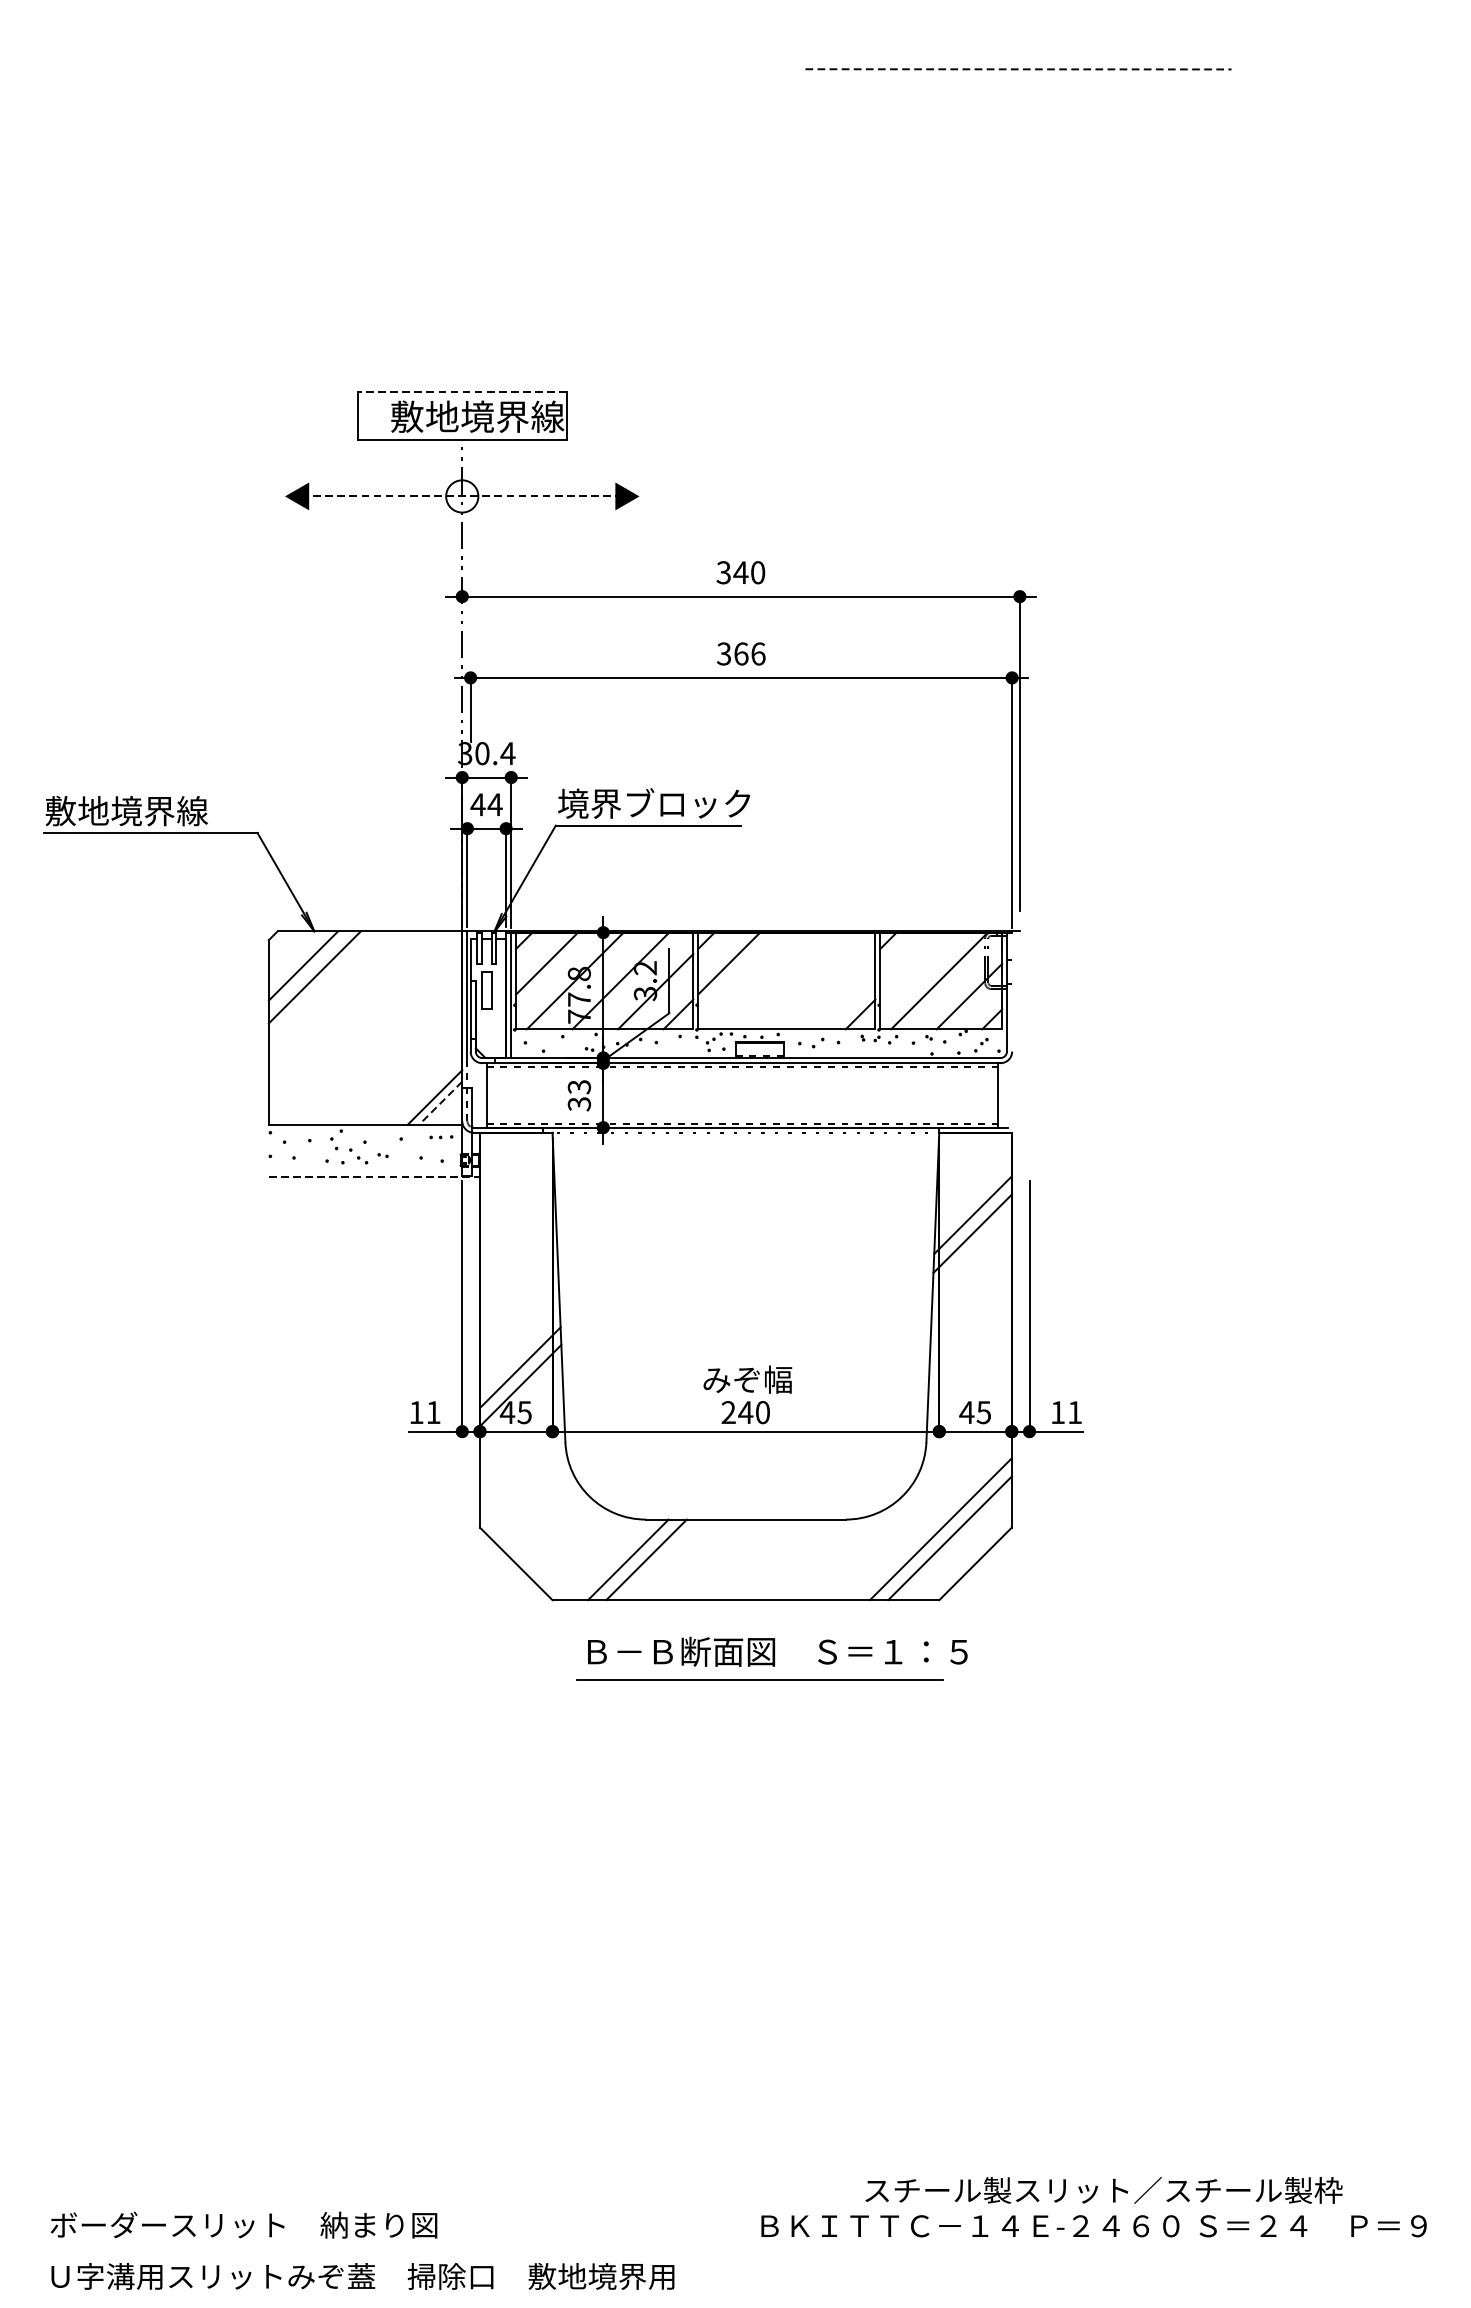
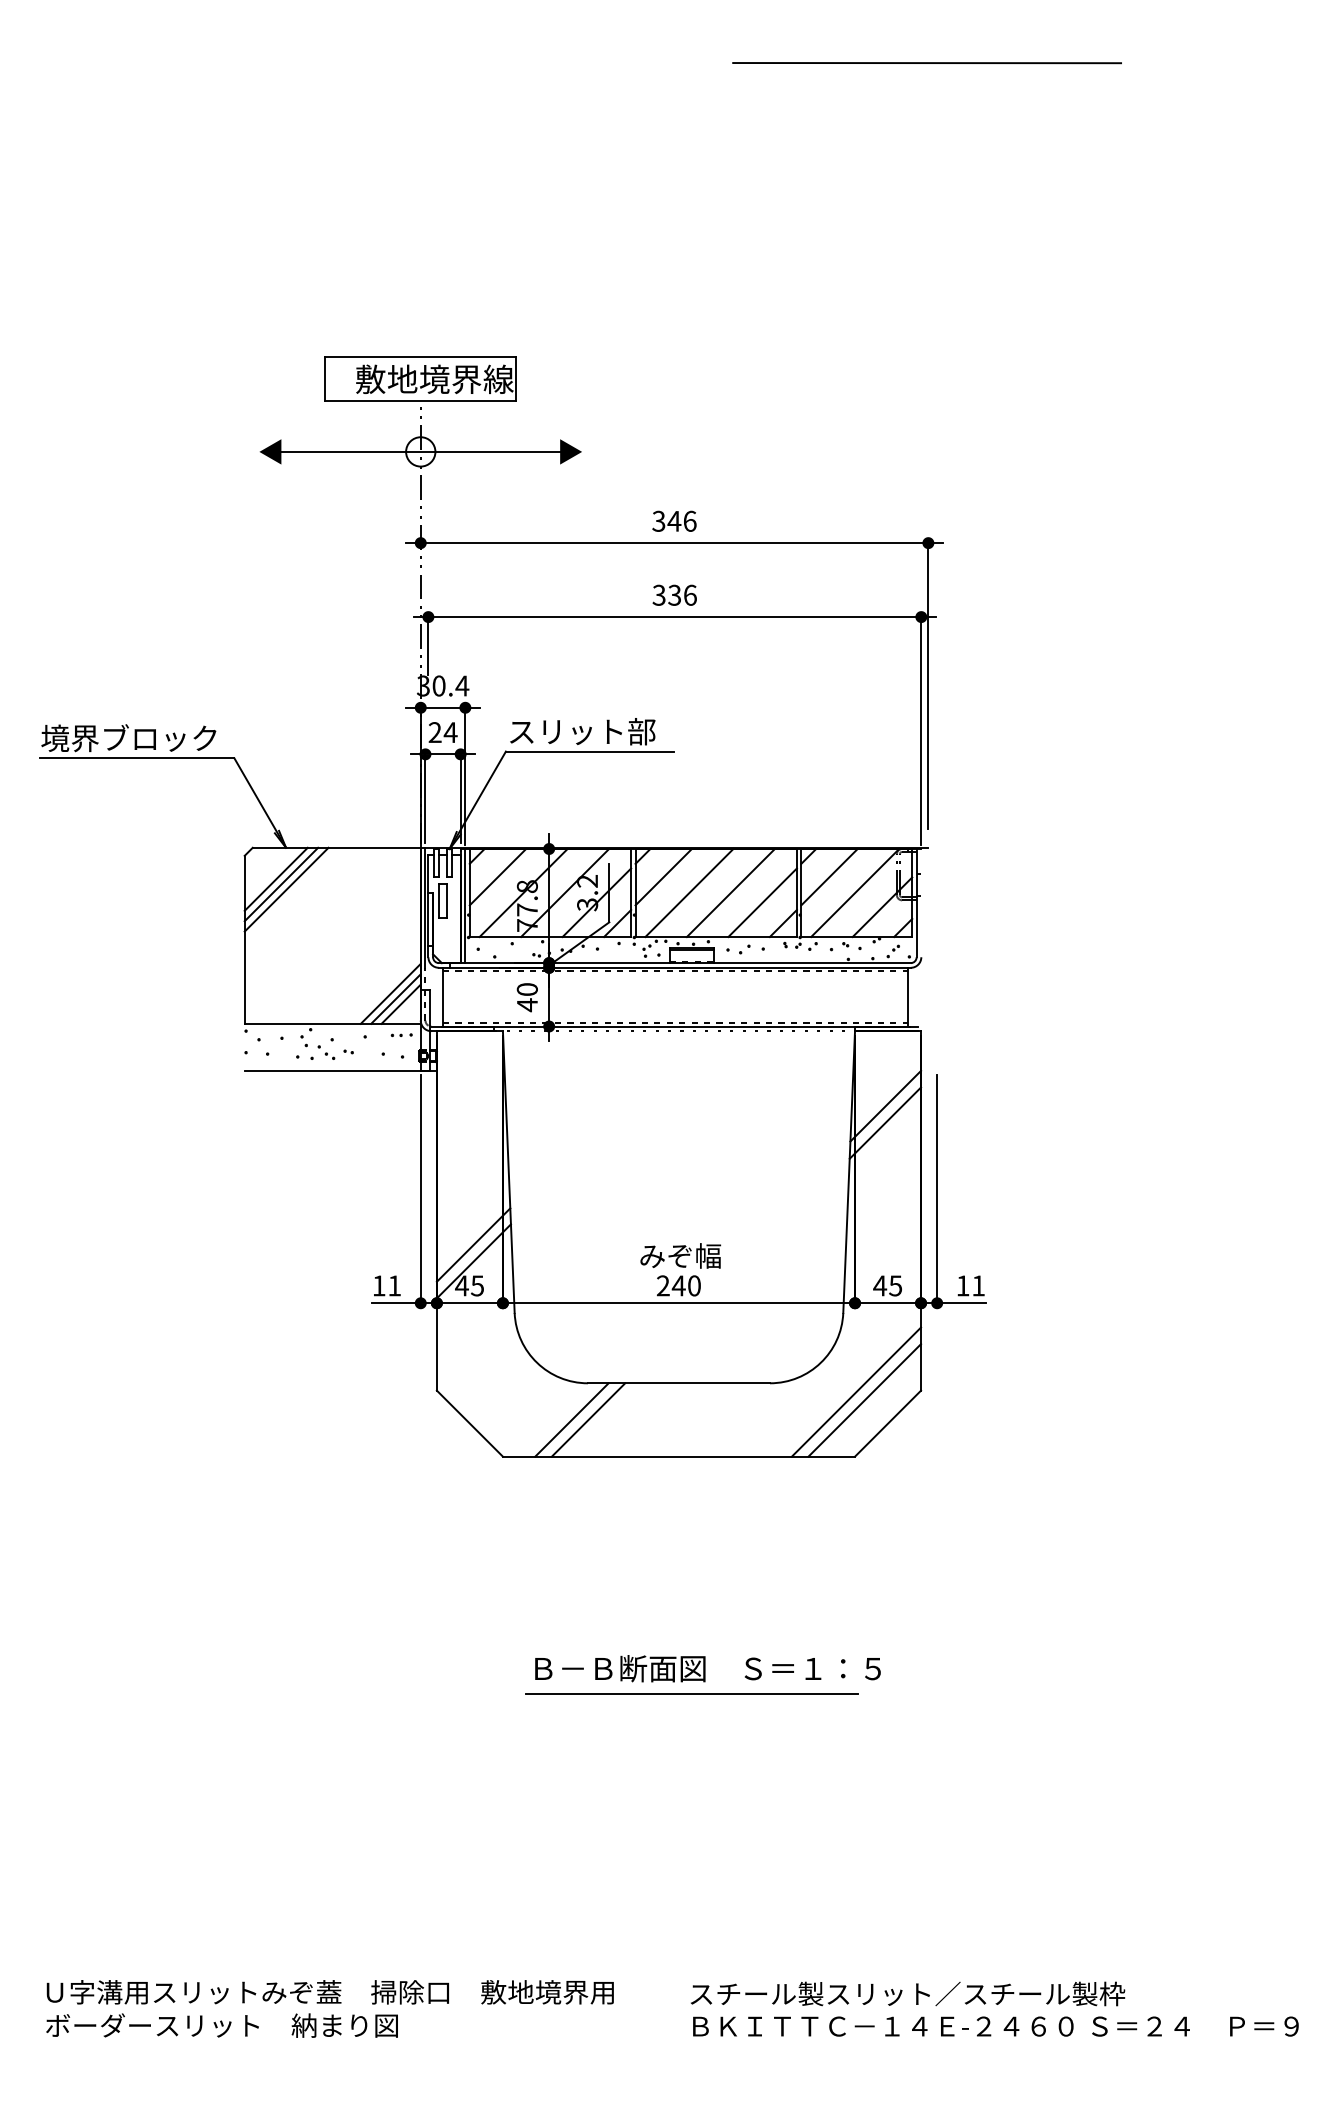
line: (1018, 69) -> (927, 63), dashed -> solid
line: (461, 391) -> (420, 356), dashed -> solid
line: (461, 495) -> (420, 451), dashed -> solid
text: (757, 571) -> (689, 520), 340 -> 346
text: (740, 653) -> (674, 594), 366 -> 336
text: (654, 803) -> (595, 731), 境界ブロック -> スリット部
text: (478, 804) -> (435, 732), 44 -> 24
text: (141, 811) -> (128, 738), 敷地境界線 -> 境界ブロック
line: (911, 962) -> (829, 876), added
line: (309, 971) -> (281, 884), added
line: (757, 980) -> (689, 892), added
line: (802, 980) -> (730, 892), added
line: (837, 991) -> (762, 902), added
line: (429, 1091) -> (390, 993), added
text: (578, 1095) -> (526, 997), 33 -> 40
line: (441, 1103) -> (401, 1004), dashed -> solid
line: (375, 1177) -> (341, 1071), dashed -> solid
part: (771, 1658) -> (702, 1674), moved
text: (1104, 2189) -> (908, 1993), moved
text: (362, 2276) -> (329, 1992), moved

